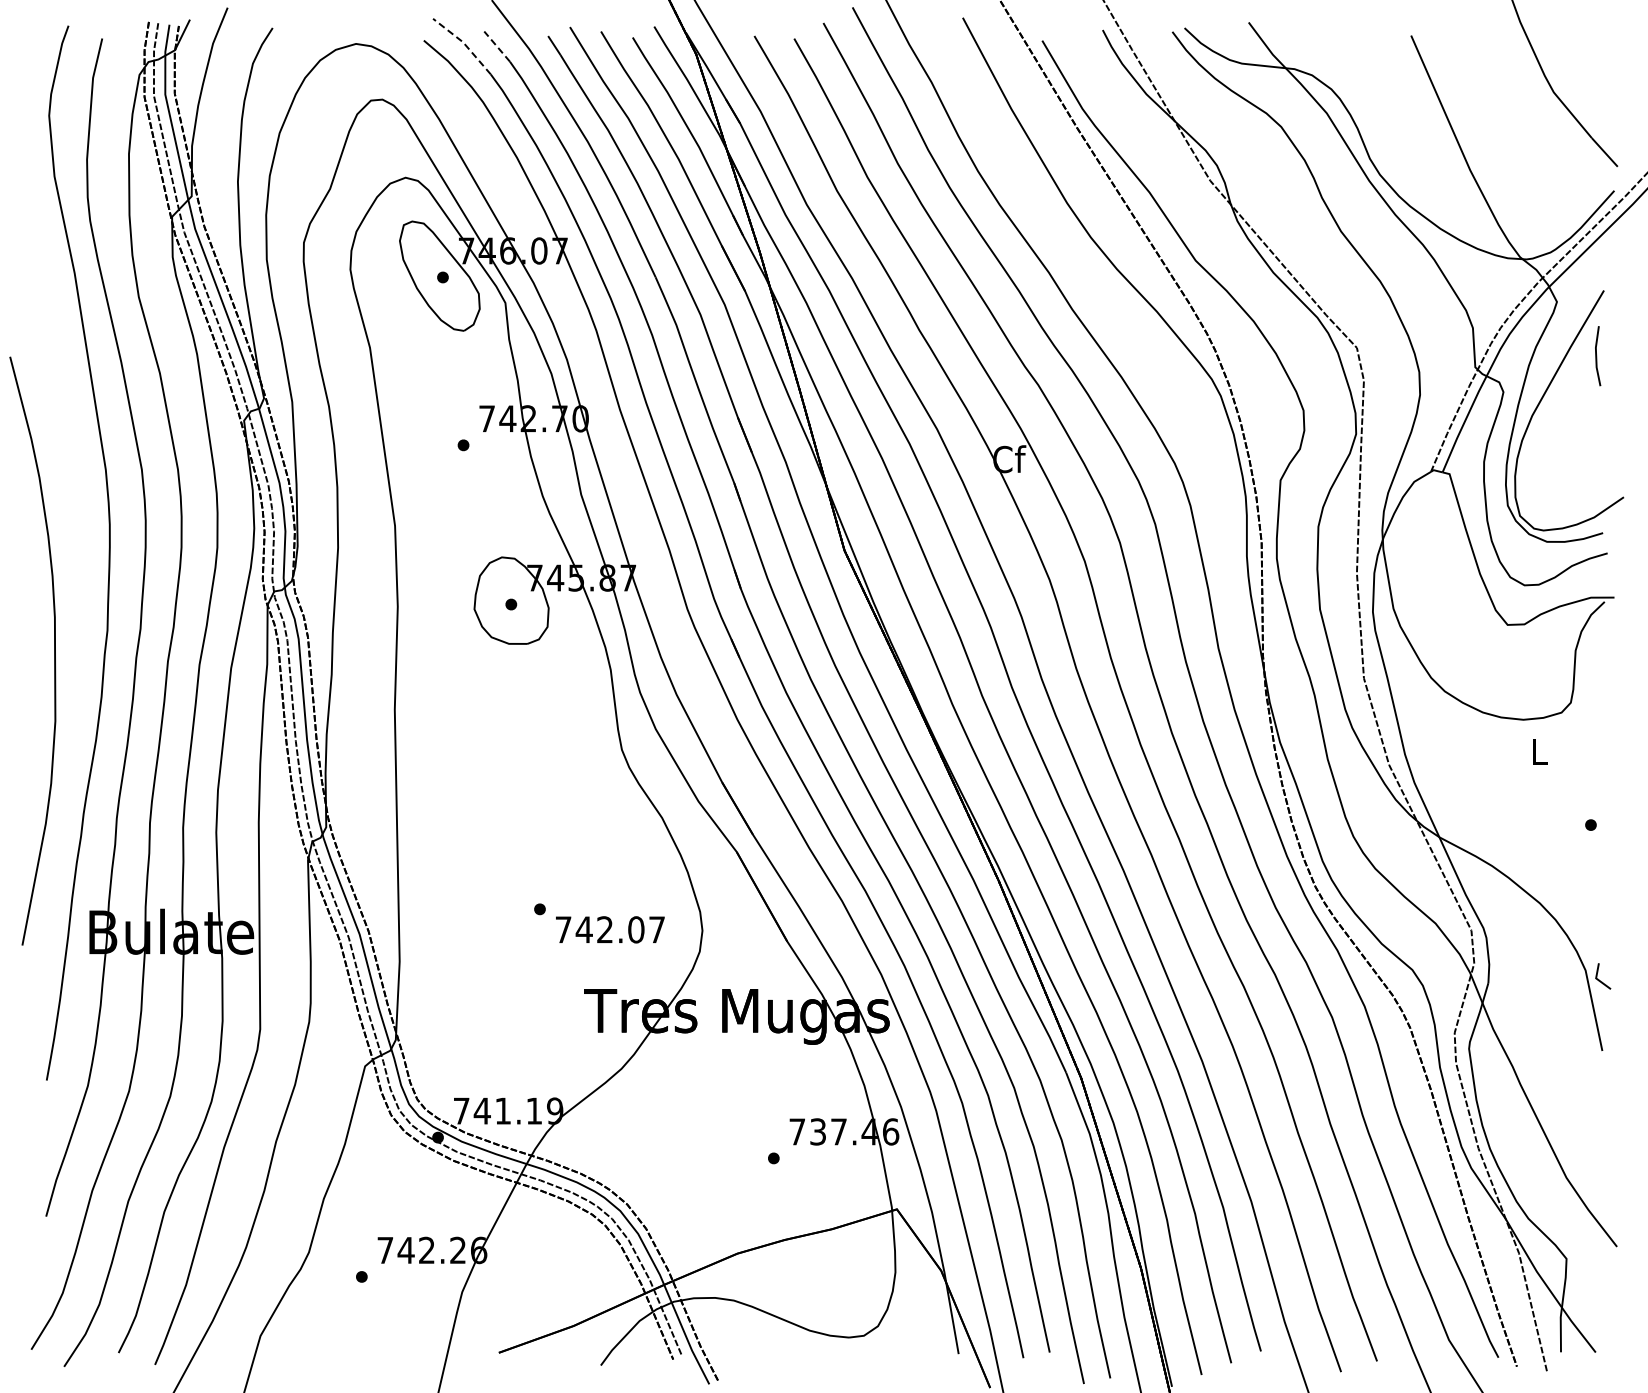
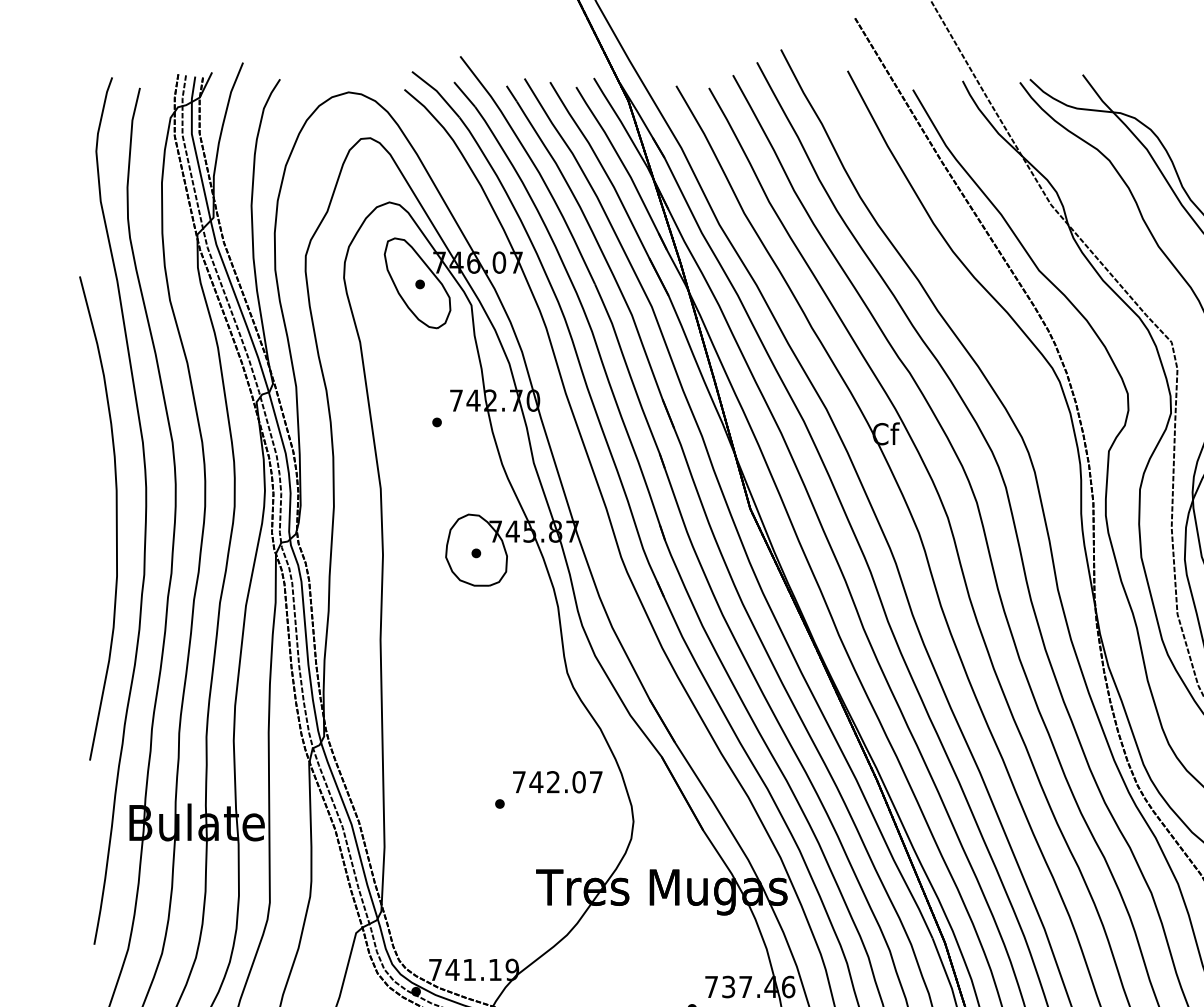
line: (463, 42) -> (437, 91), dashed -> solid
line: (497, 46) -> (464, 94), dashed -> solid
curve: (54, 650) -> (116, 517), moved
text: (610, 929) -> (557, 781), moved

